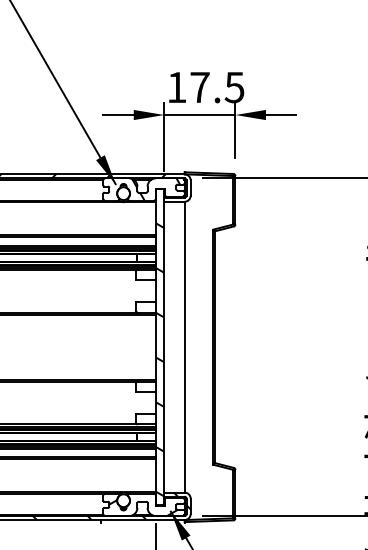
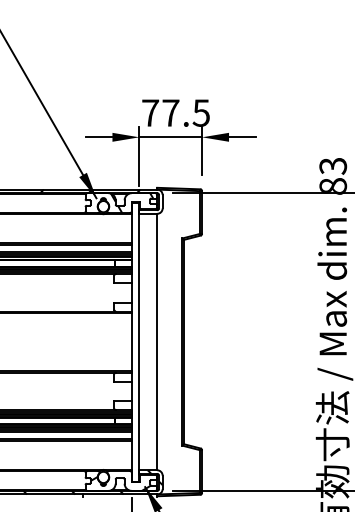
text: (176, 86) -> (150, 112), 17.5 -> 77.5
hatch: (159, 359) -> (135, 352), removed

